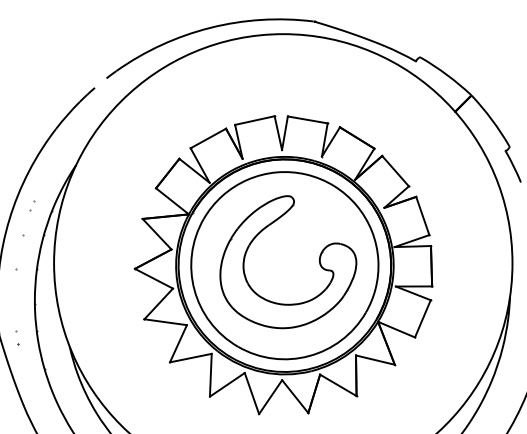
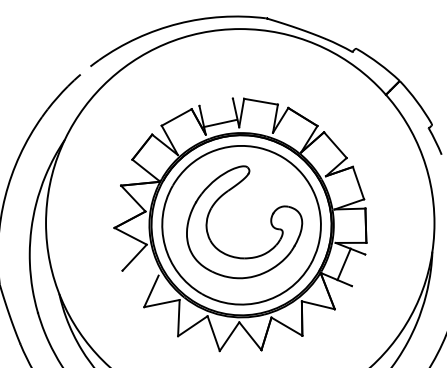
line: (254, 120) -> (220, 123), moved
line: (422, 318) -> (343, 264), moved
line: (165, 322) -> (140, 273), removed

